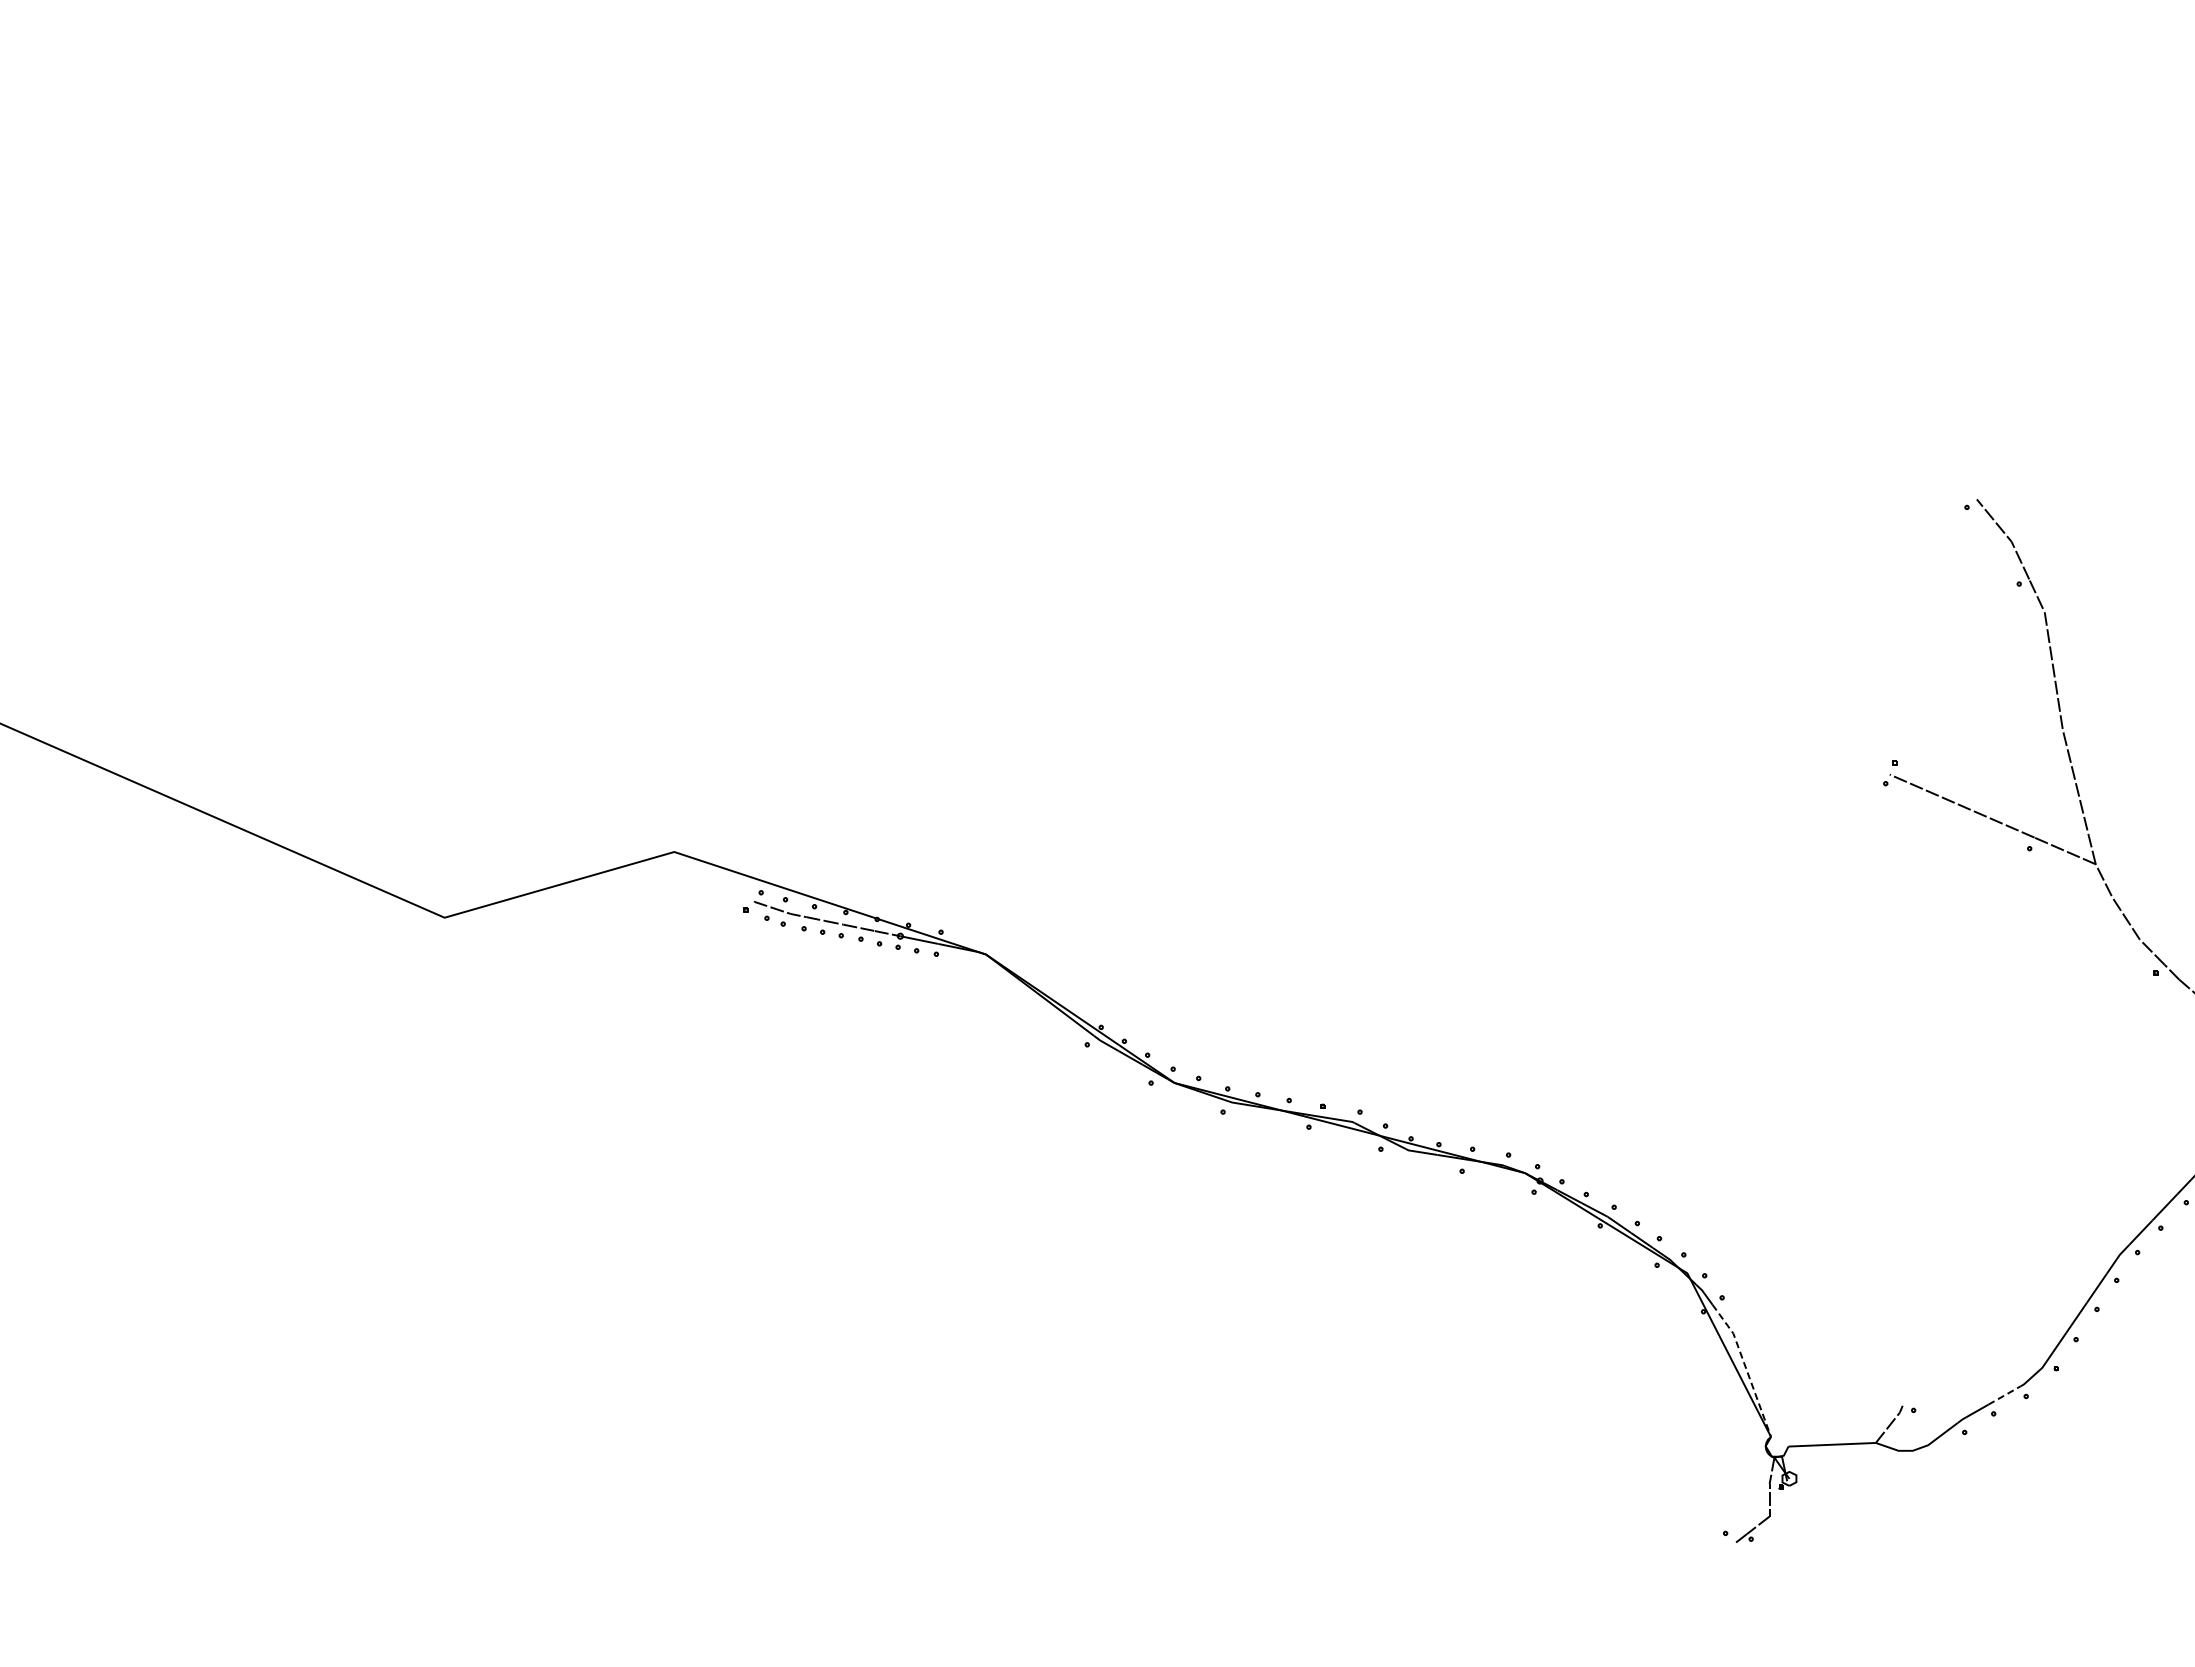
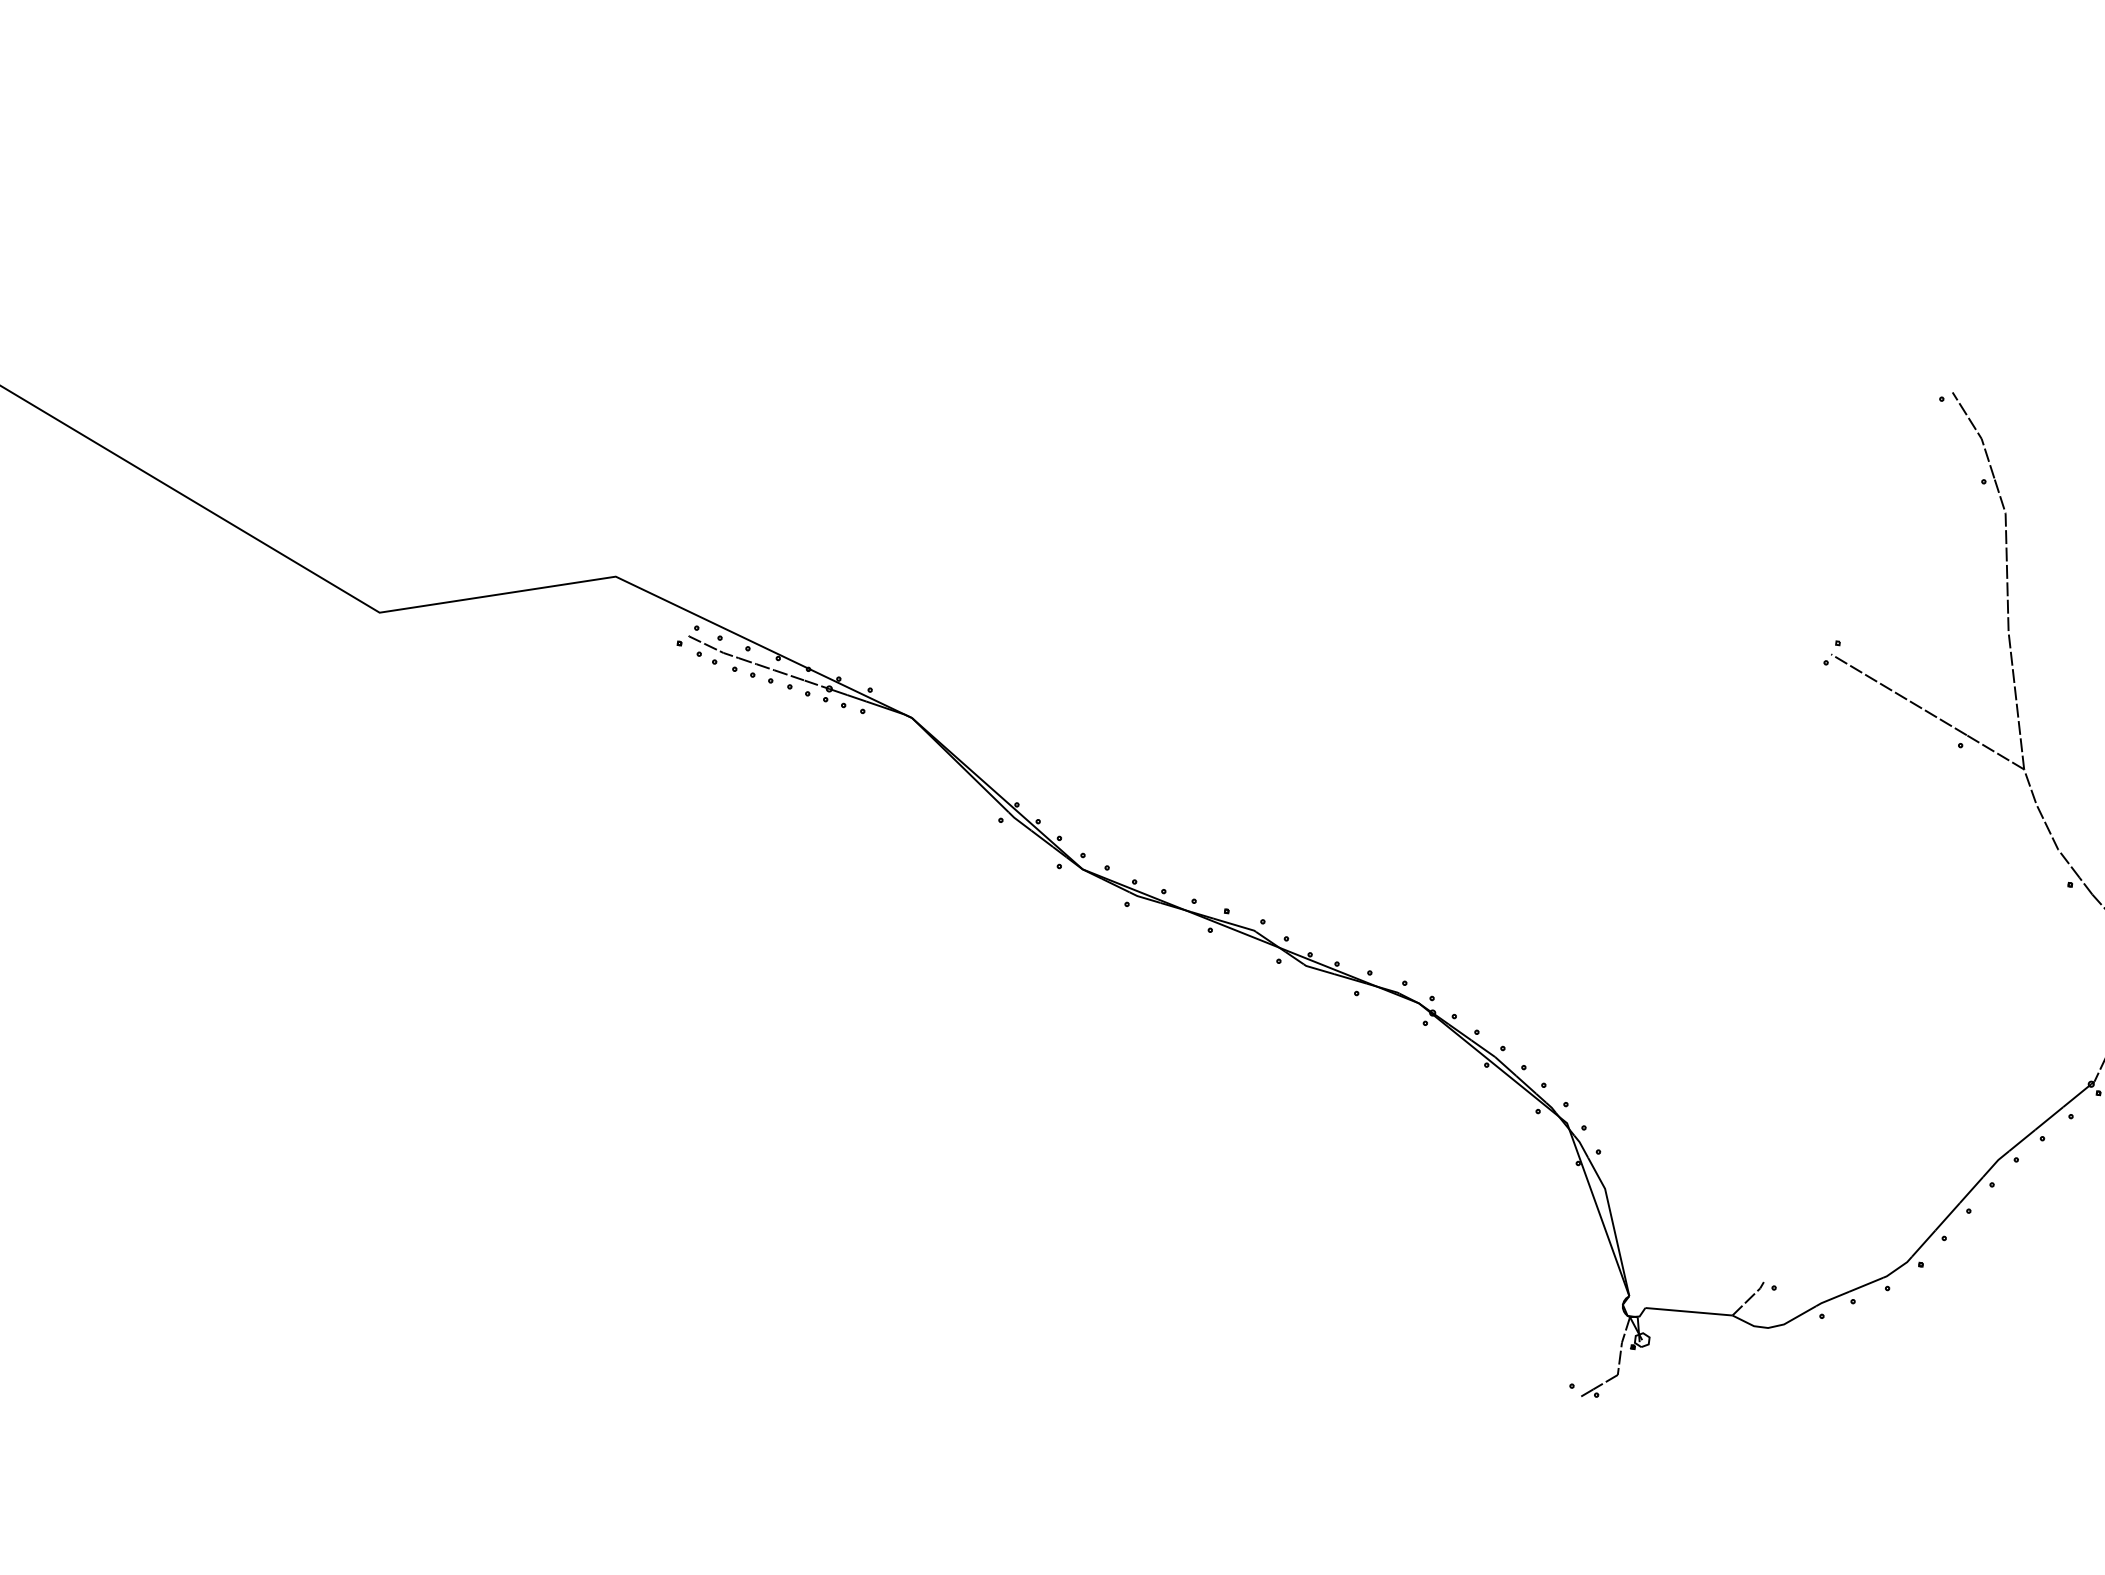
line: (1745, 1367) -> (1612, 1224), dashed -> solid
line: (2004, 1395) -> (1866, 1284), dashed -> solid

